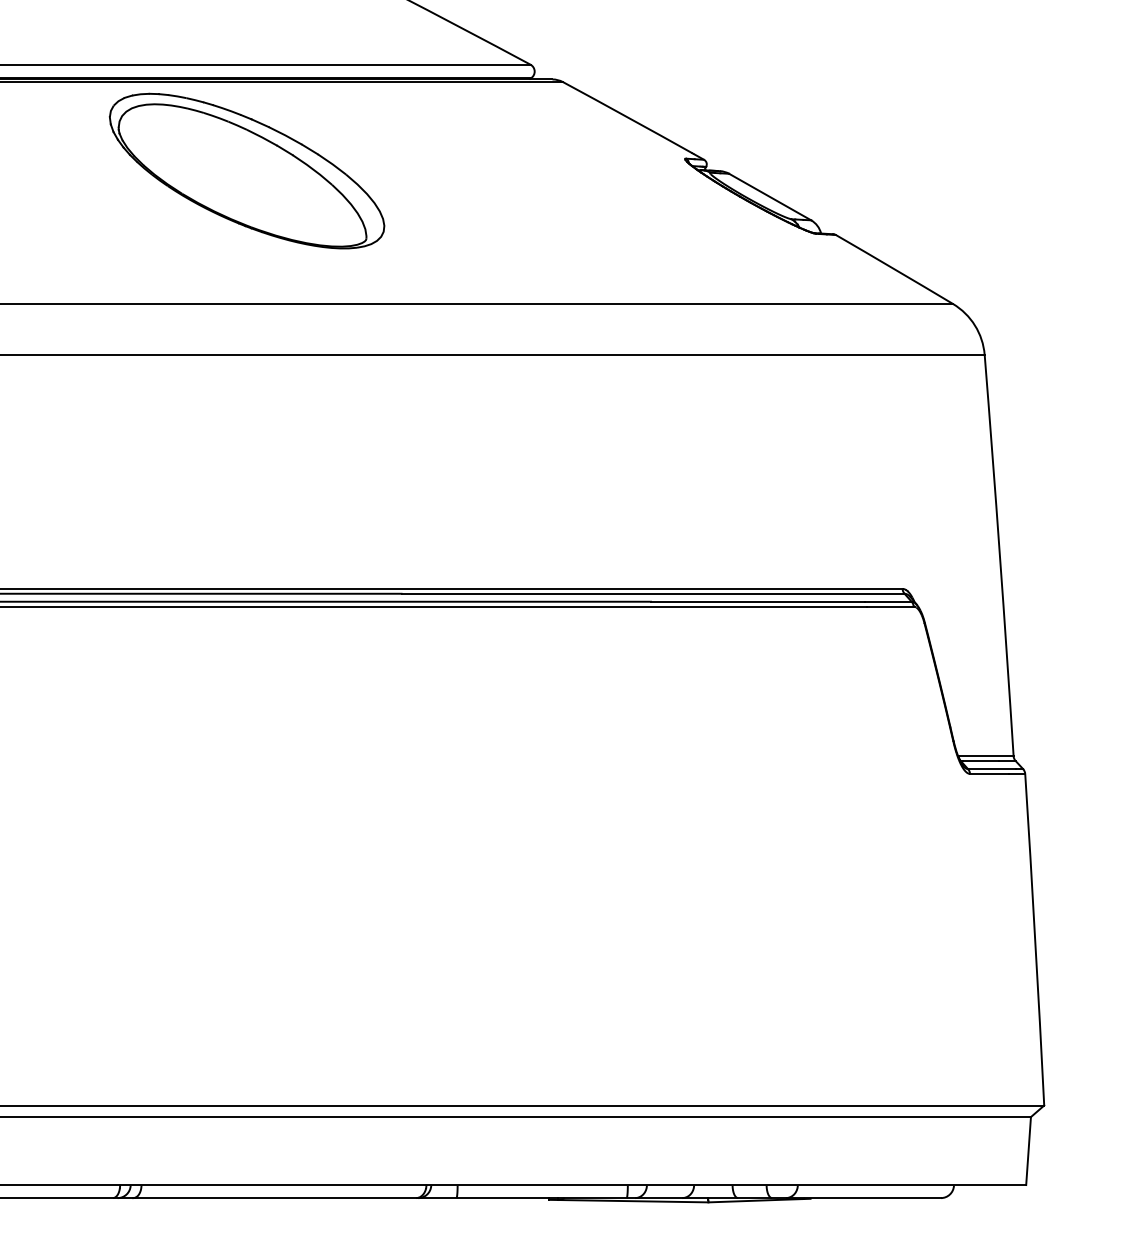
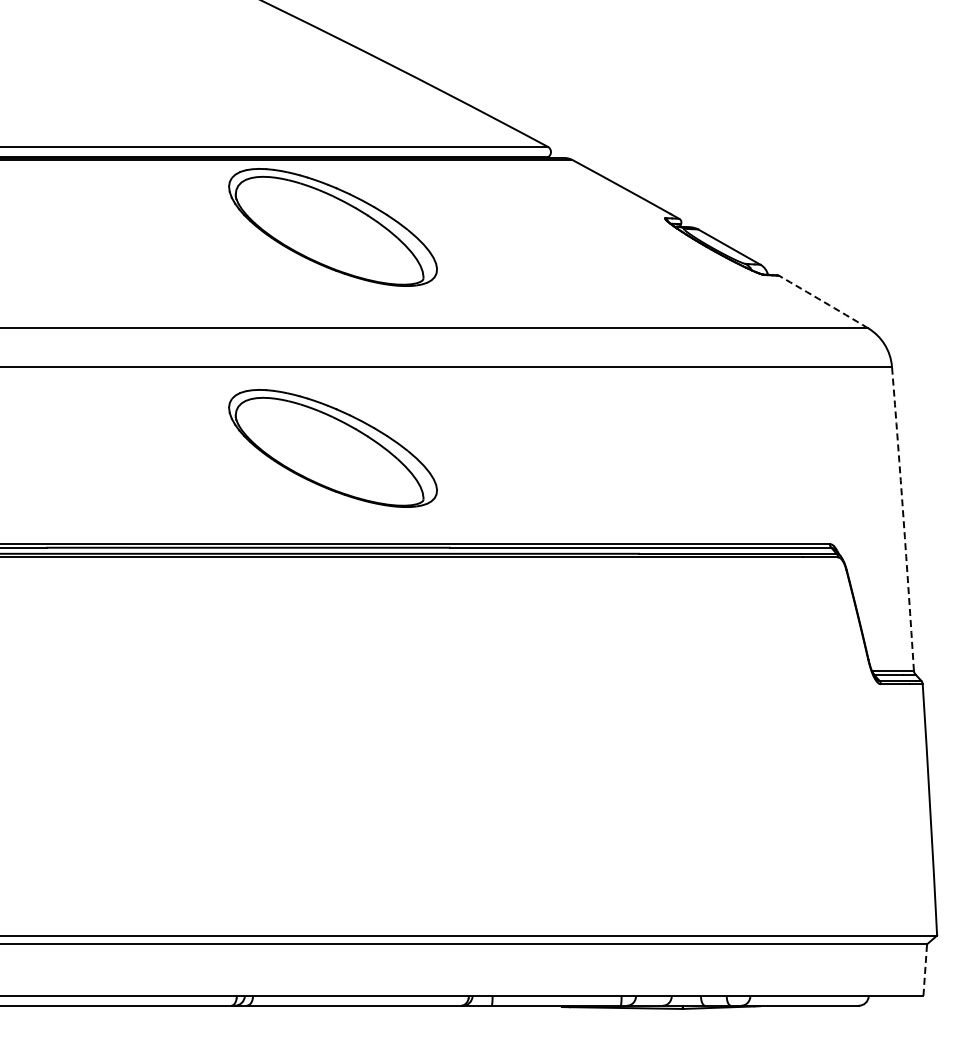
arc: (894, 268) -> (823, 301), solid -> dashed
part: (246, 462) -> (332, 448), added
arc: (999, 555) -> (903, 518), solid -> dashed
line: (1028, 1151) -> (925, 970), solid -> dashed

